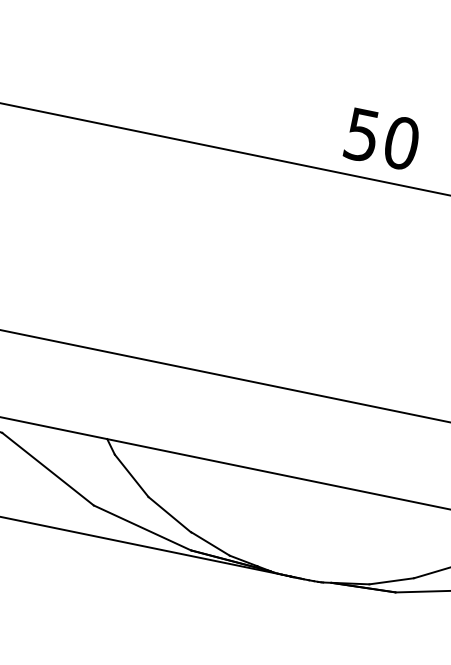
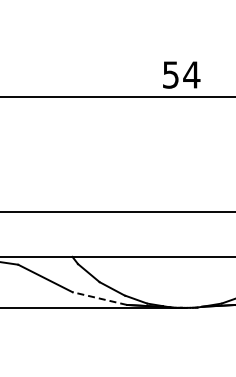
text: (401, 142) -> (191, 74), 50 -> 54
line: (141, 527) -> (99, 298), solid -> dashed

